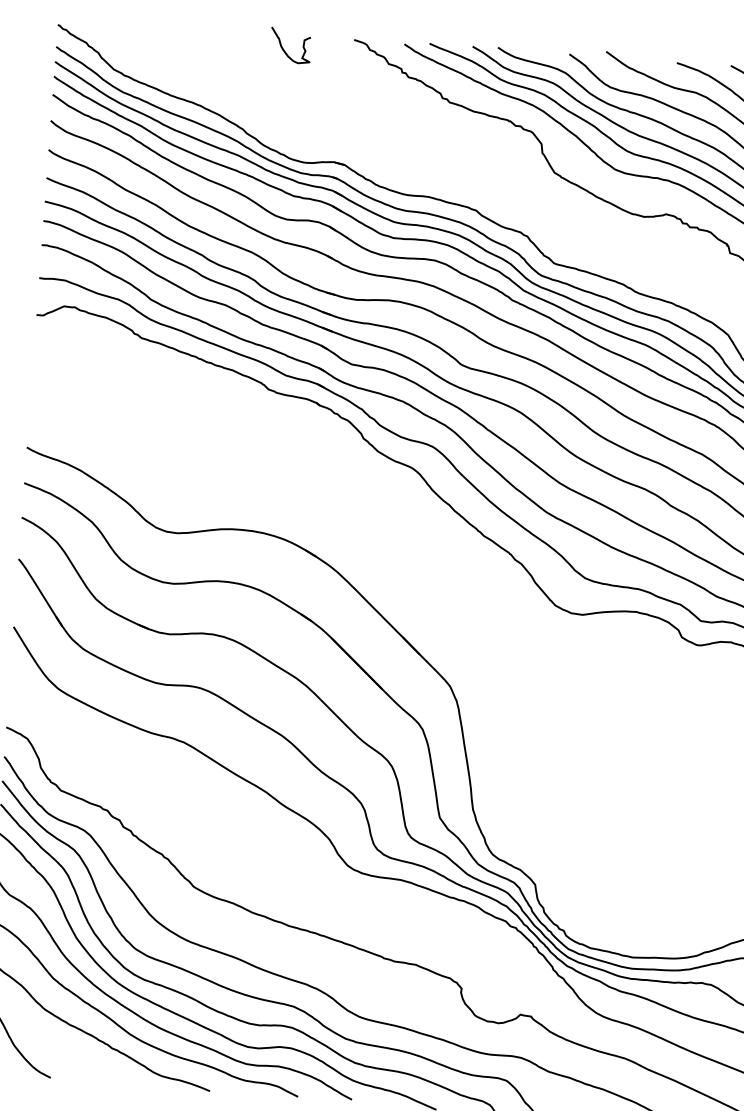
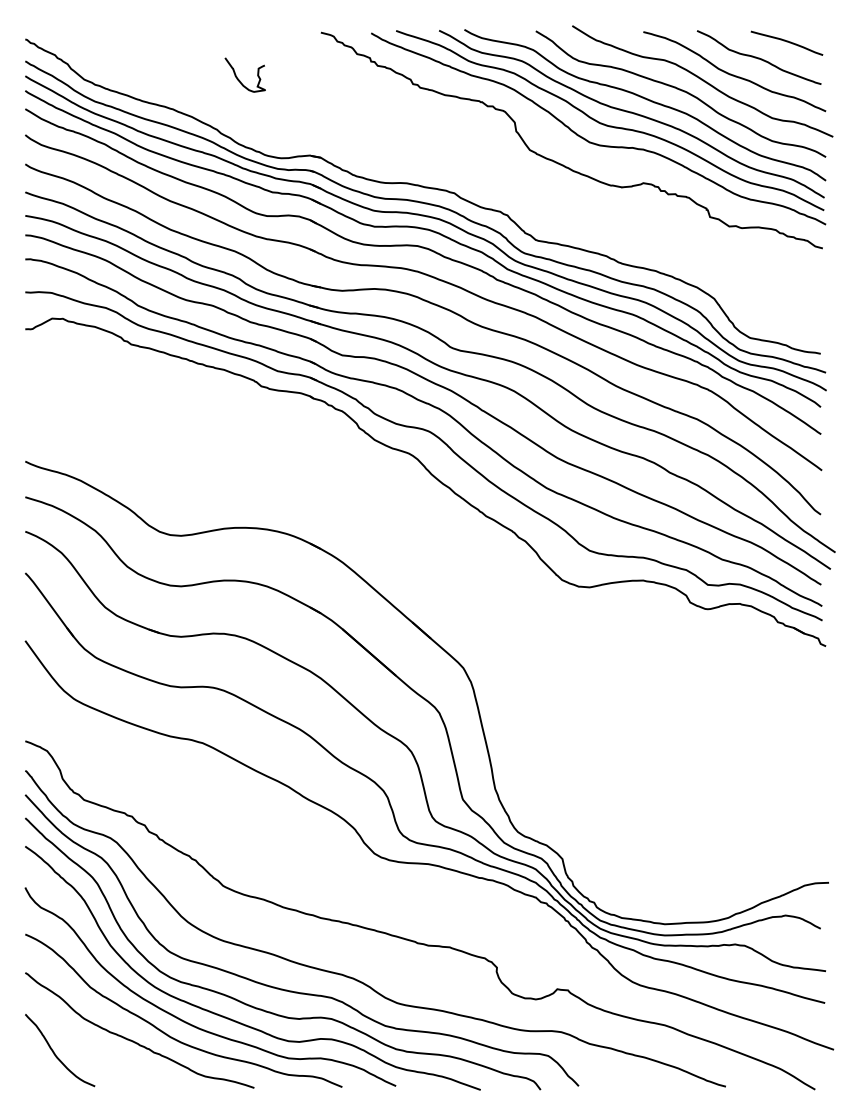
curve: (284, 49) -> (239, 79), moved

